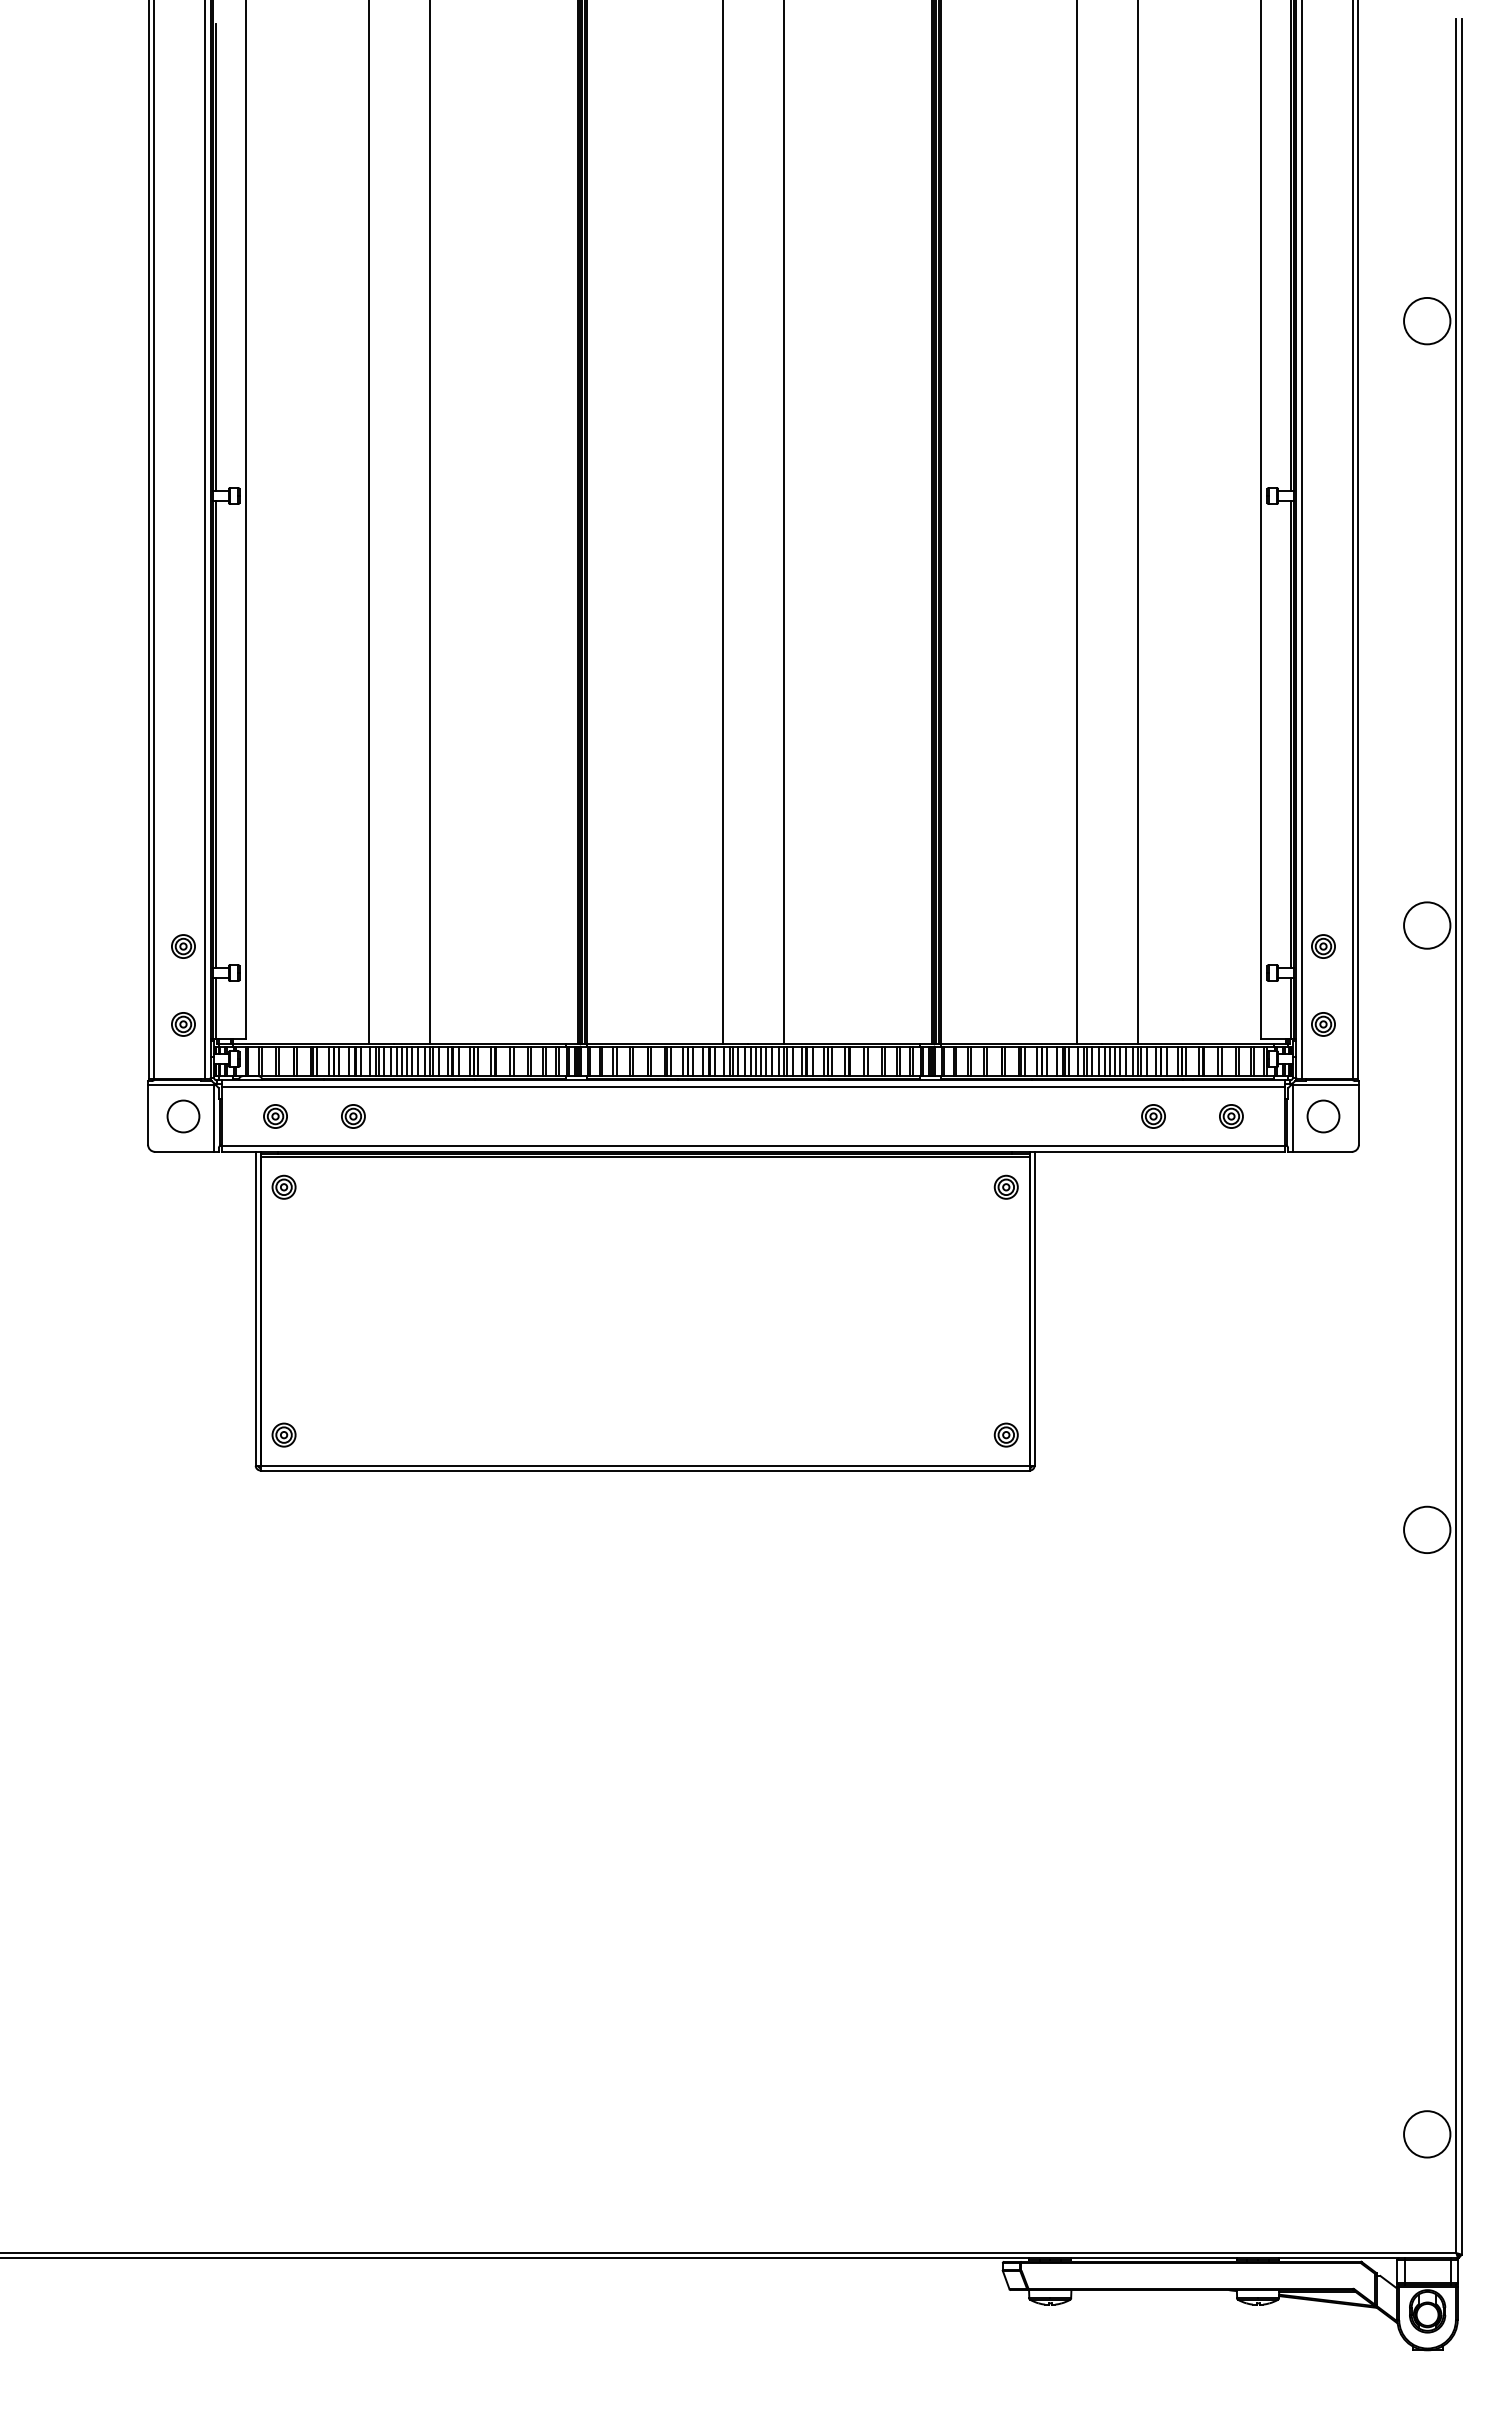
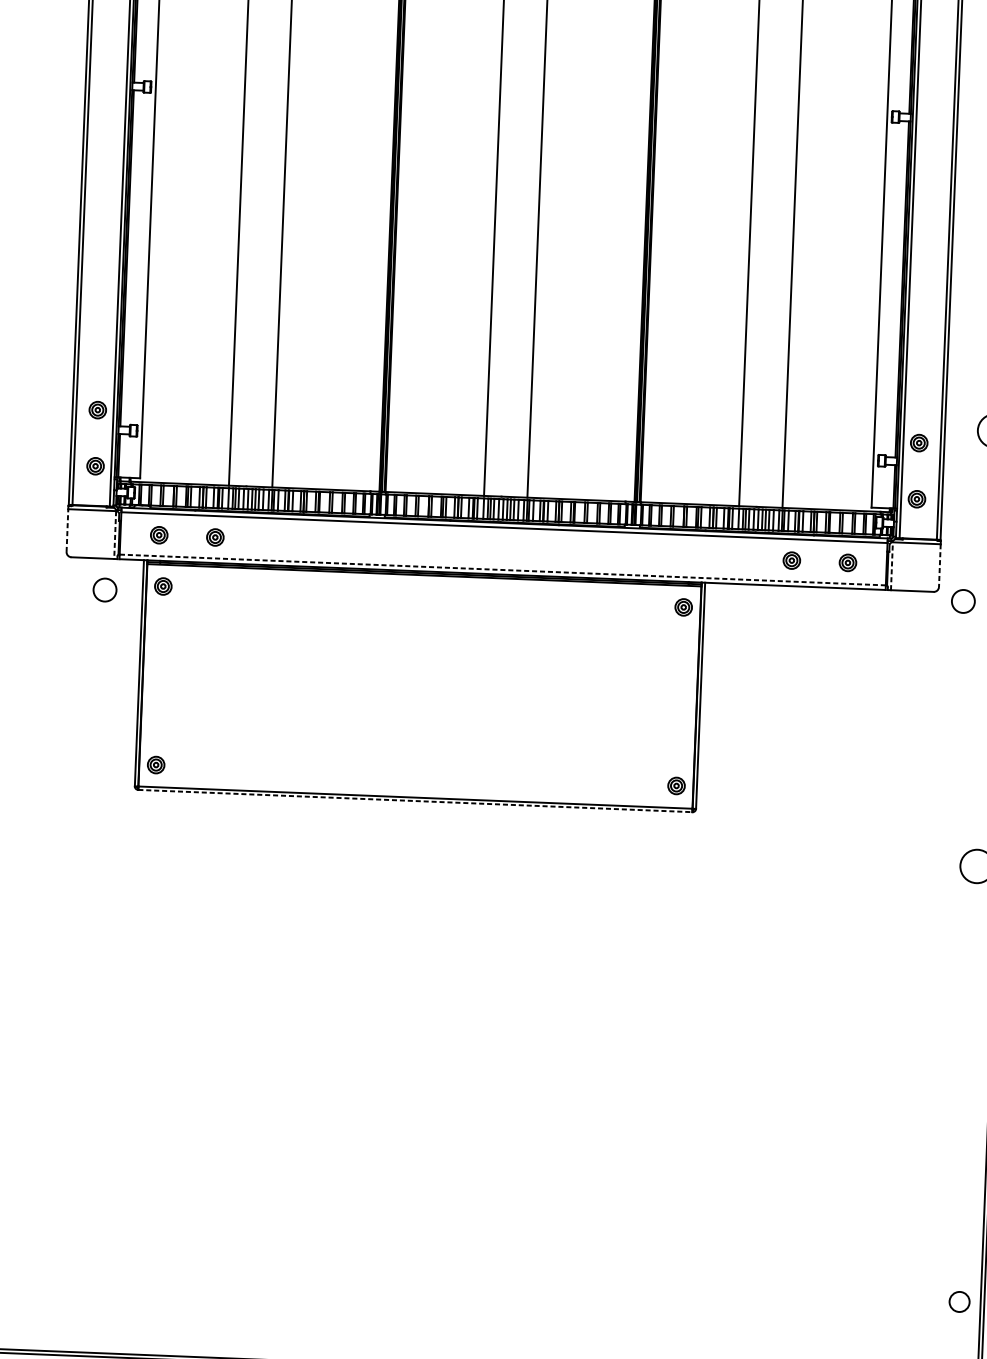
line: (148, 1115) -> (67, 530), solid -> dashed
line: (1358, 1115) -> (939, 565), solid -> dashed
circle: (183, 1116) -> (105, 590), moved
circle: (1323, 1116) -> (963, 601), moved
line: (1292, 1118) -> (891, 566), solid -> dashed
line: (214, 1119) -> (115, 535), solid -> dashed
line: (753, 1145) -> (502, 569), solid -> dashed
line: (645, 1470) -> (415, 801), solid -> dashed
circle: (1427, 2134) -> (959, 1302), size x0.6

